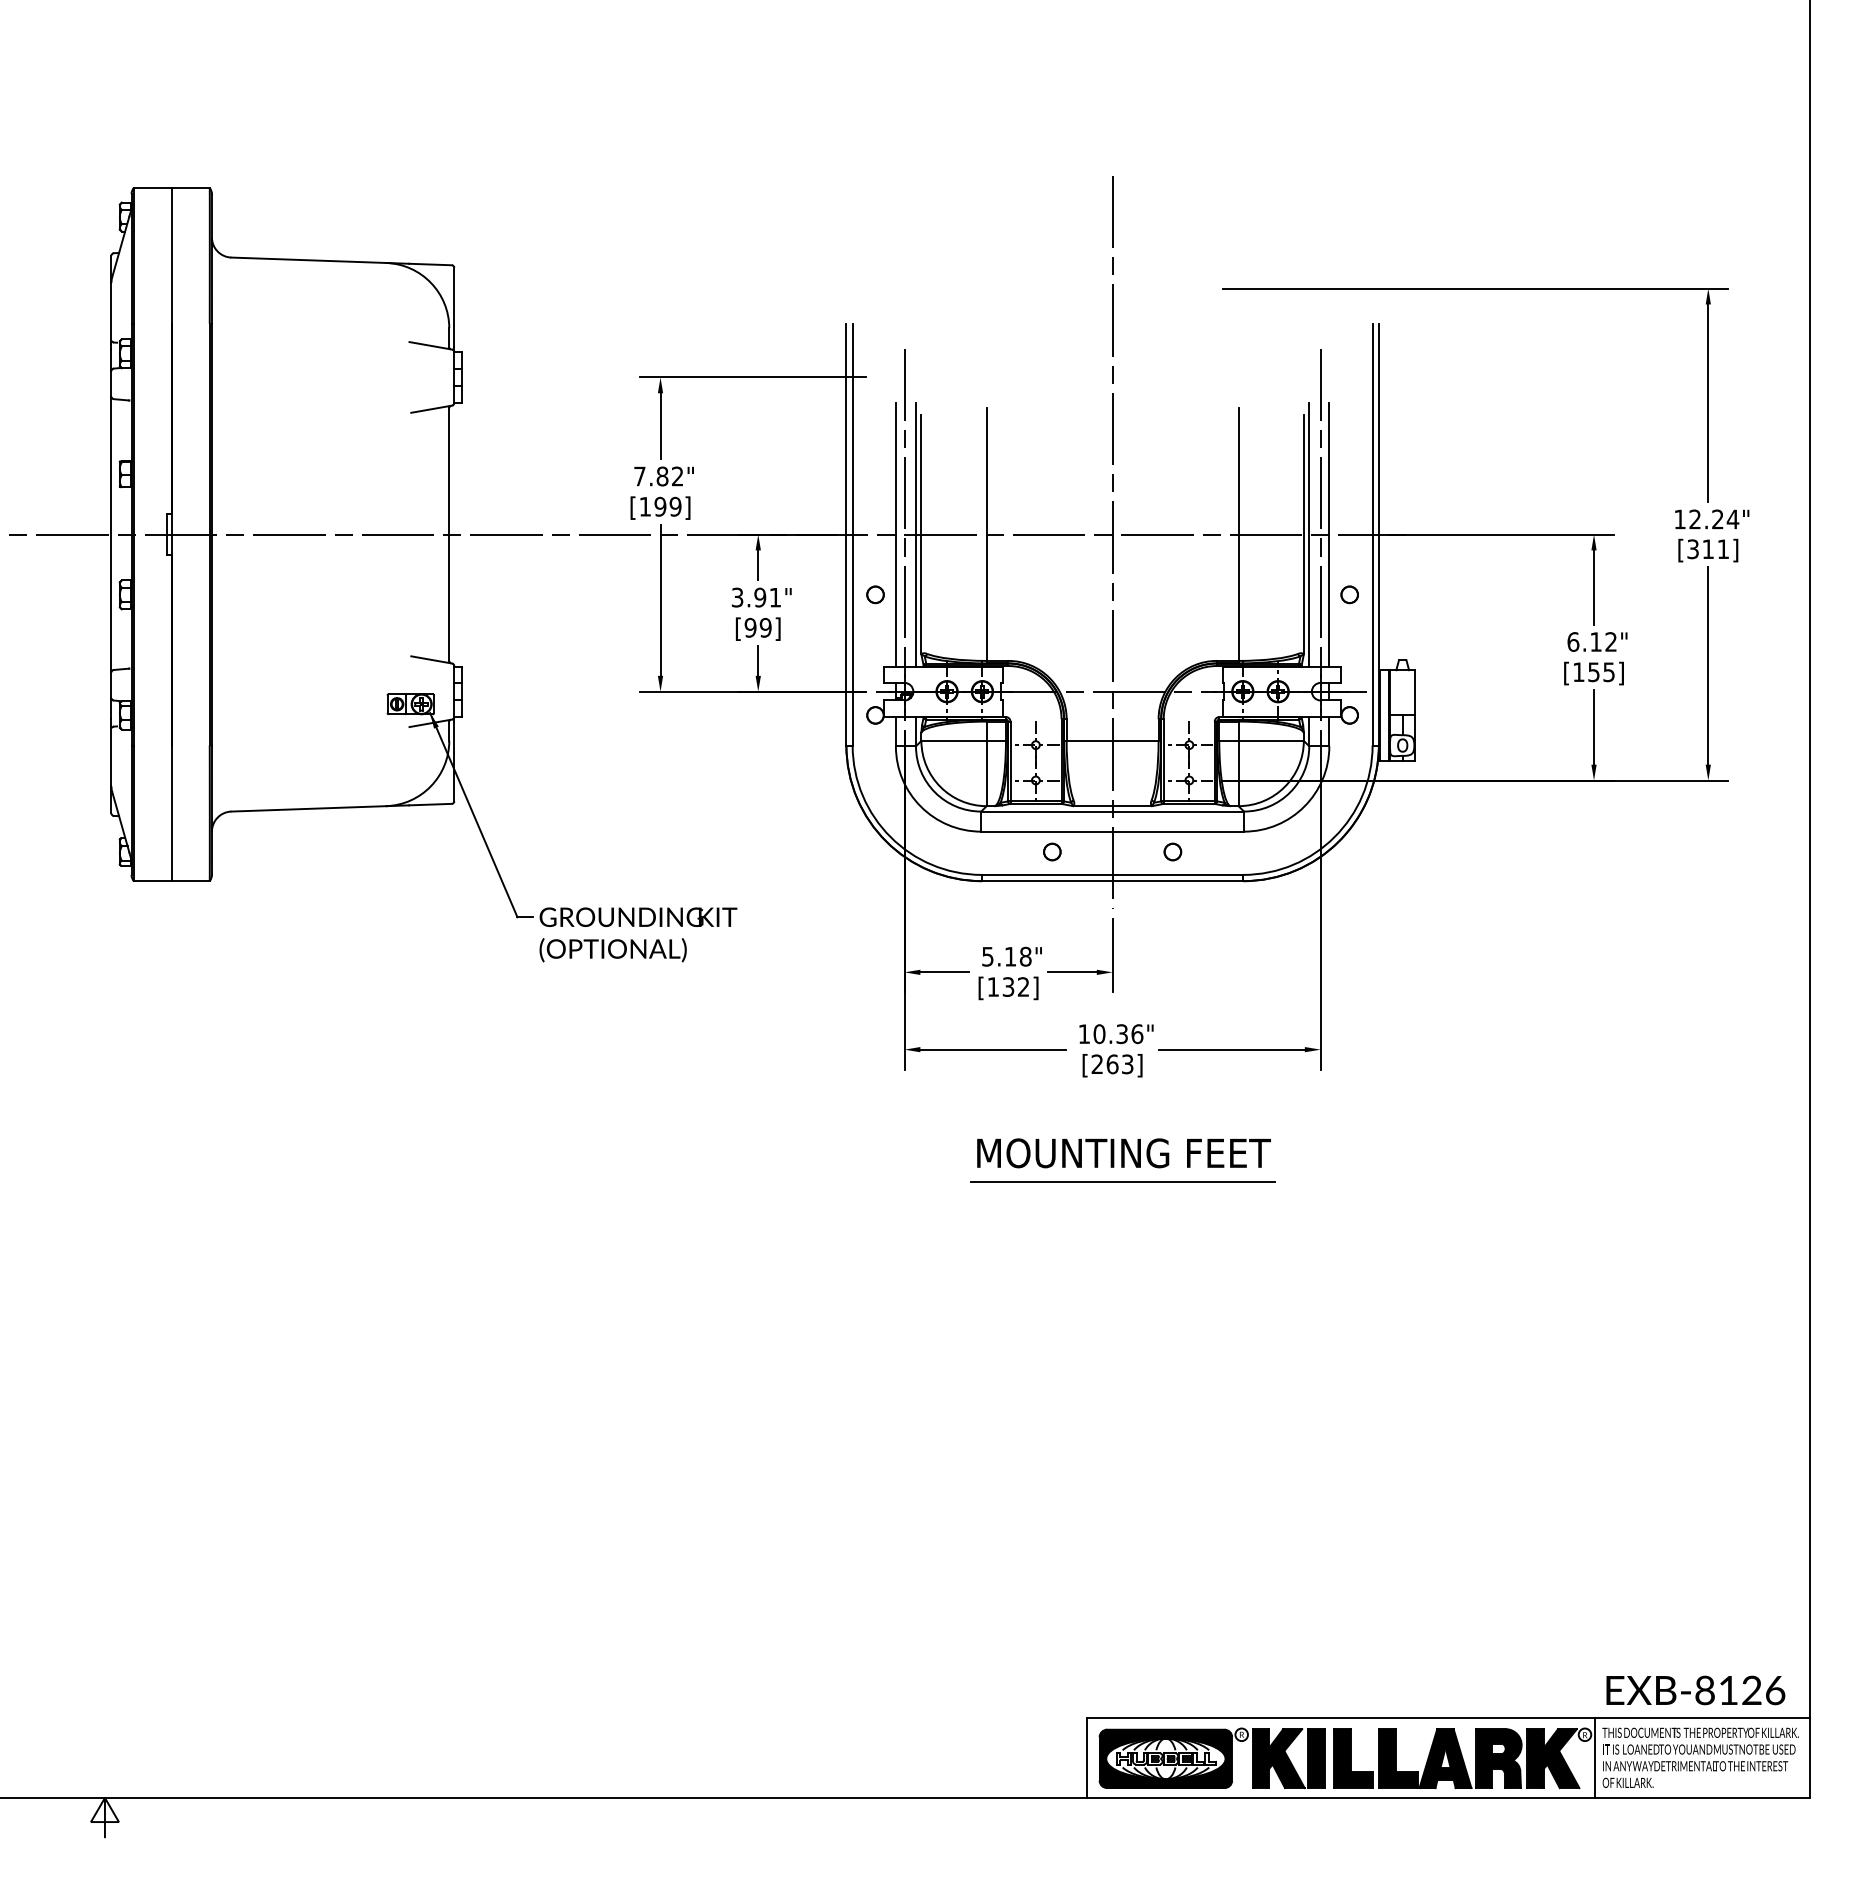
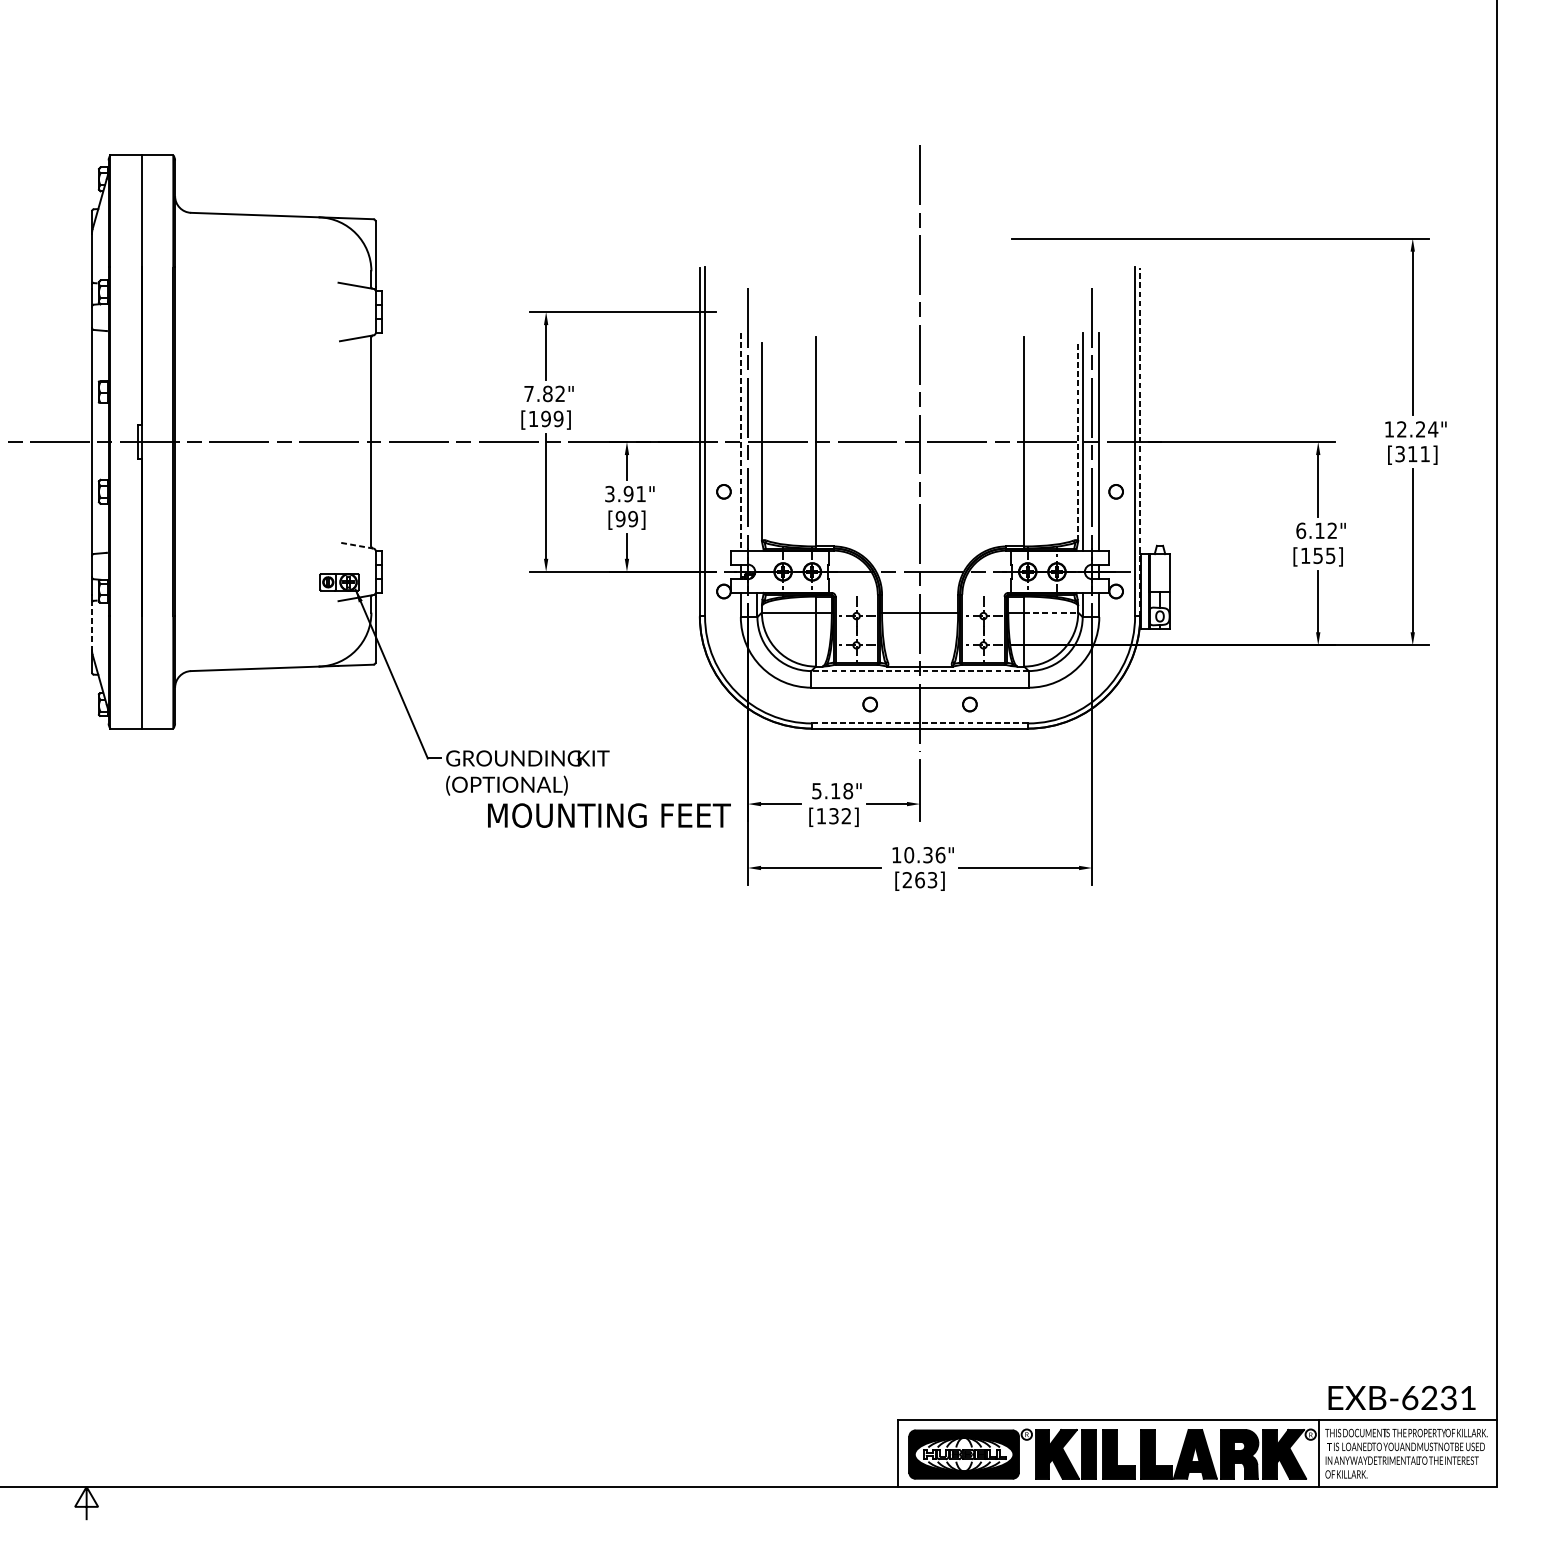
line: (916, 534) -> (757, 441), removed
line: (1303, 534) -> (1077, 441), solid -> dashed
line: (1378, 534) -> (1139, 441), solid -> dashed
line: (895, 535) -> (740, 442), solid -> dashed
line: (431, 659) -> (356, 545), solid -> dashed
line: (1271, 740) -> (1051, 612), solid -> dashed
line: (111, 756) -> (92, 625), solid -> dashed
line: (1112, 811) -> (919, 671), solid -> dashed
line: (1112, 874) -> (919, 723), solid -> dashed
text: (1123, 1153) -> (608, 815), moved
line: (1122, 1181) -> (928, 977), removed
text: (1740, 1690) -> (1439, 1398), EXB-8126 -> EXB-6231

